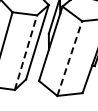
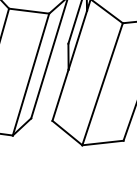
line: (25, 52) -> (30, 74), dashed -> solid
line: (69, 58) -> (102, 84), dashed -> solid

